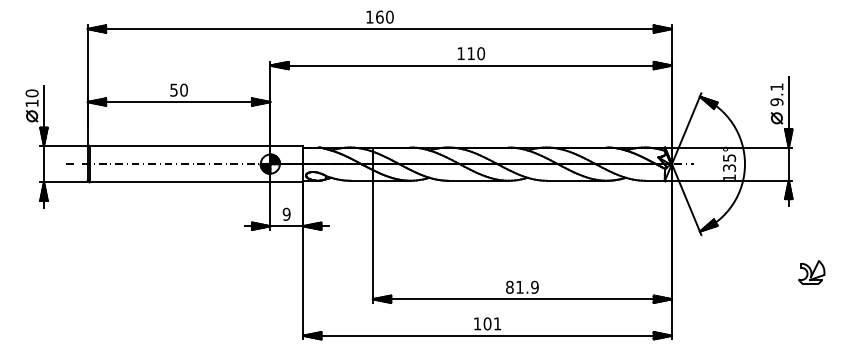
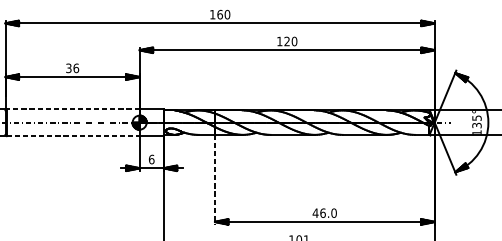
text: (470, 53) -> (286, 41), 110 -> 120
text: (179, 89) -> (72, 67), 50 -> 36
line: (179, 145) -> (72, 108), solid -> dashed
line: (180, 182) -> (73, 136), solid -> dashed
text: (286, 213) -> (151, 158), 9 -> 6
line: (372, 242) -> (214, 180), solid -> dashed
text: (521, 286) -> (324, 212), 81.9 -> 46.0

